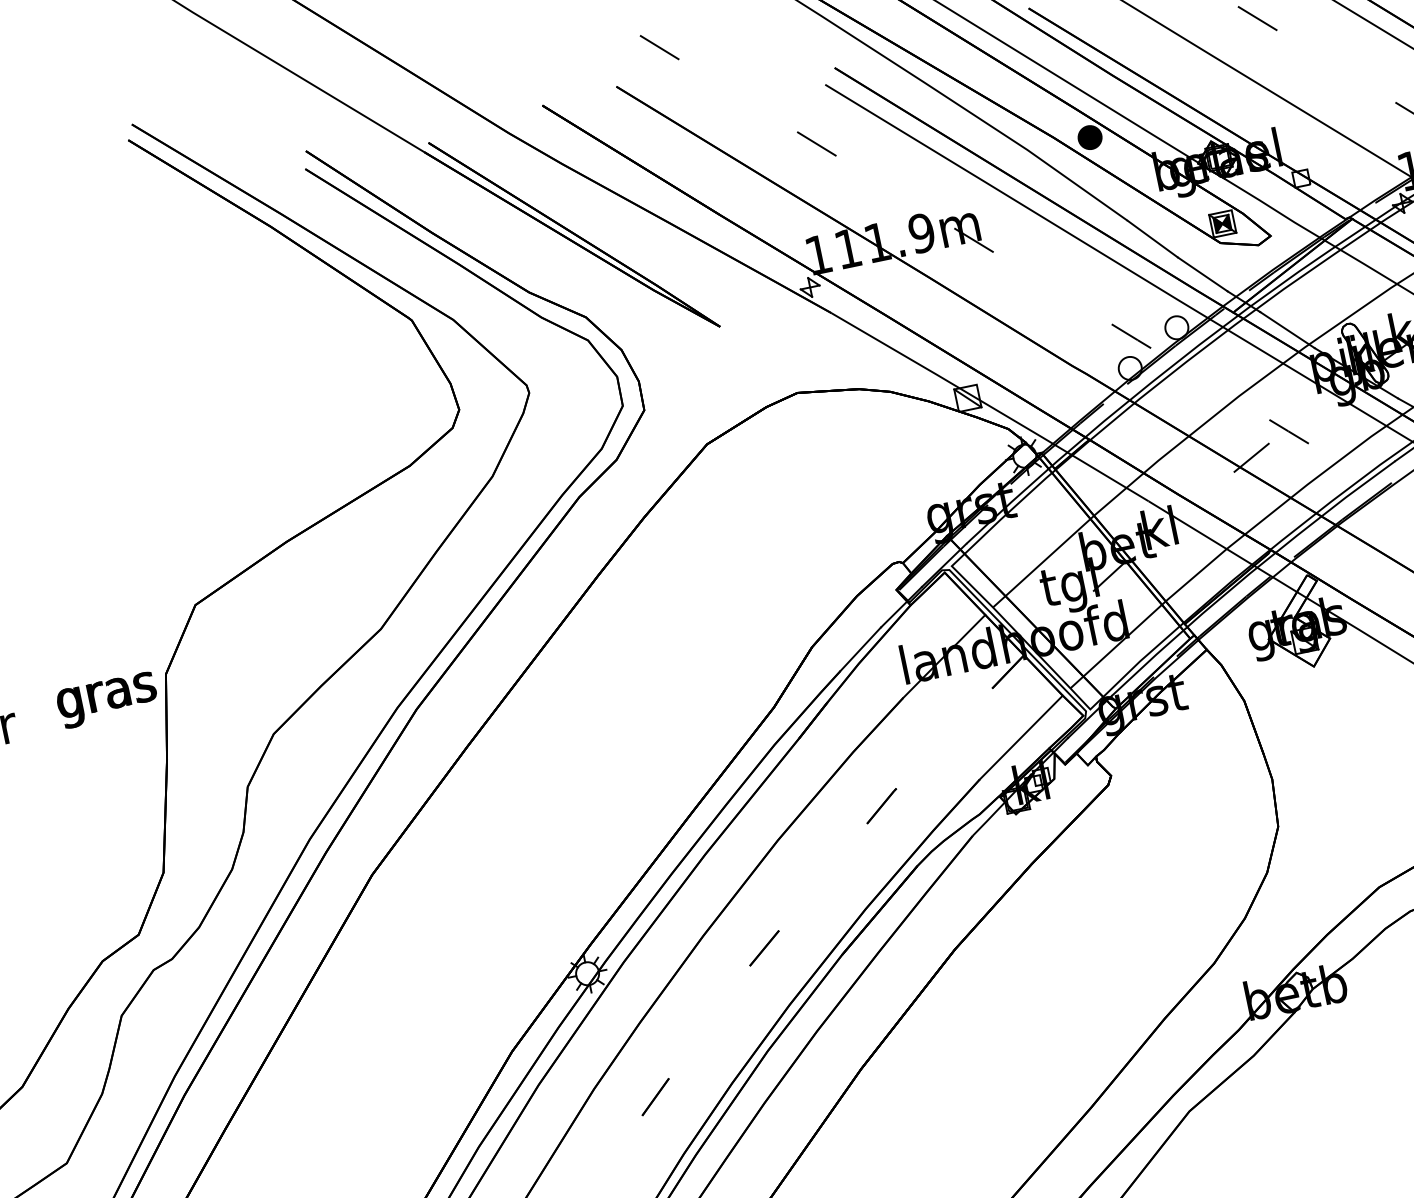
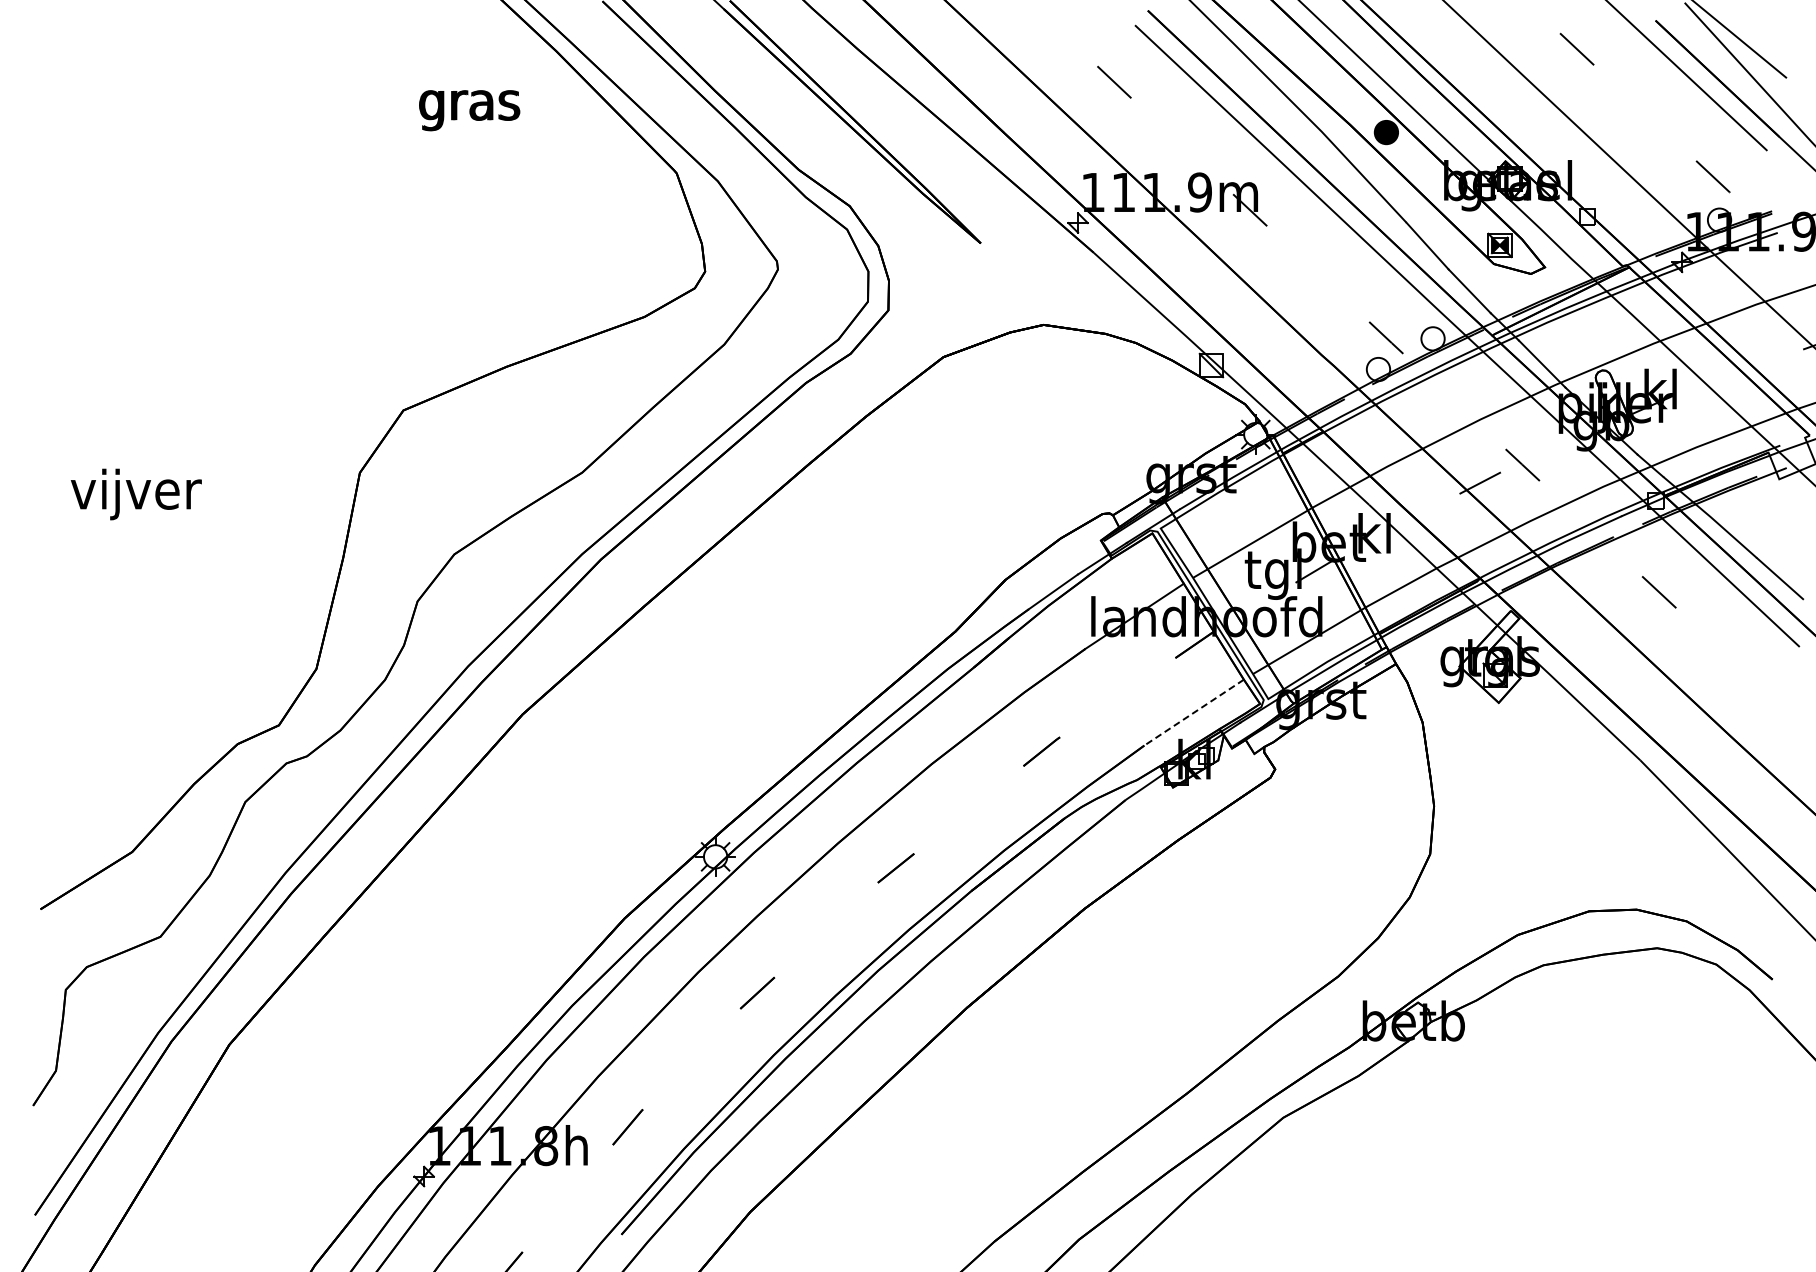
text: (107, 700) -> (469, 110), moved
line: (1021, 737) -> (1194, 712), solid -> dashed

